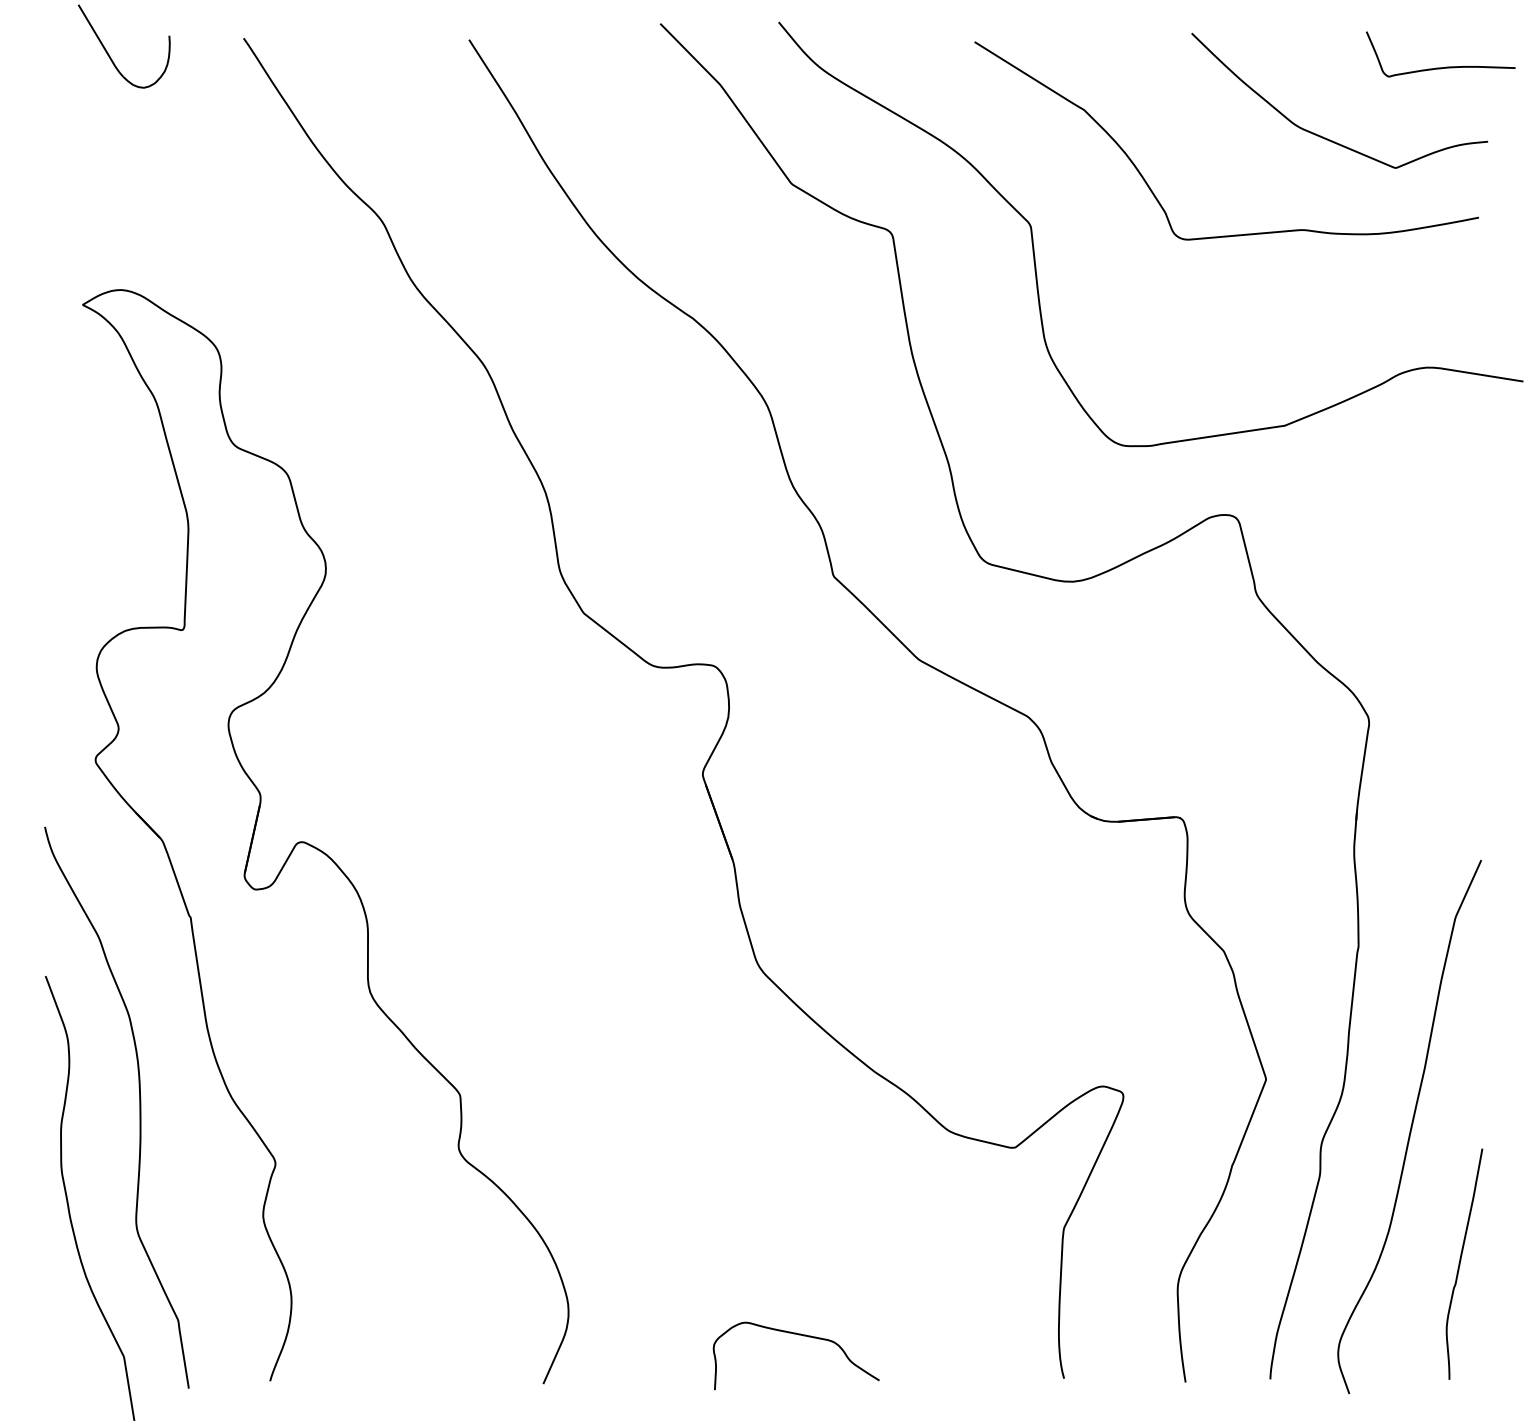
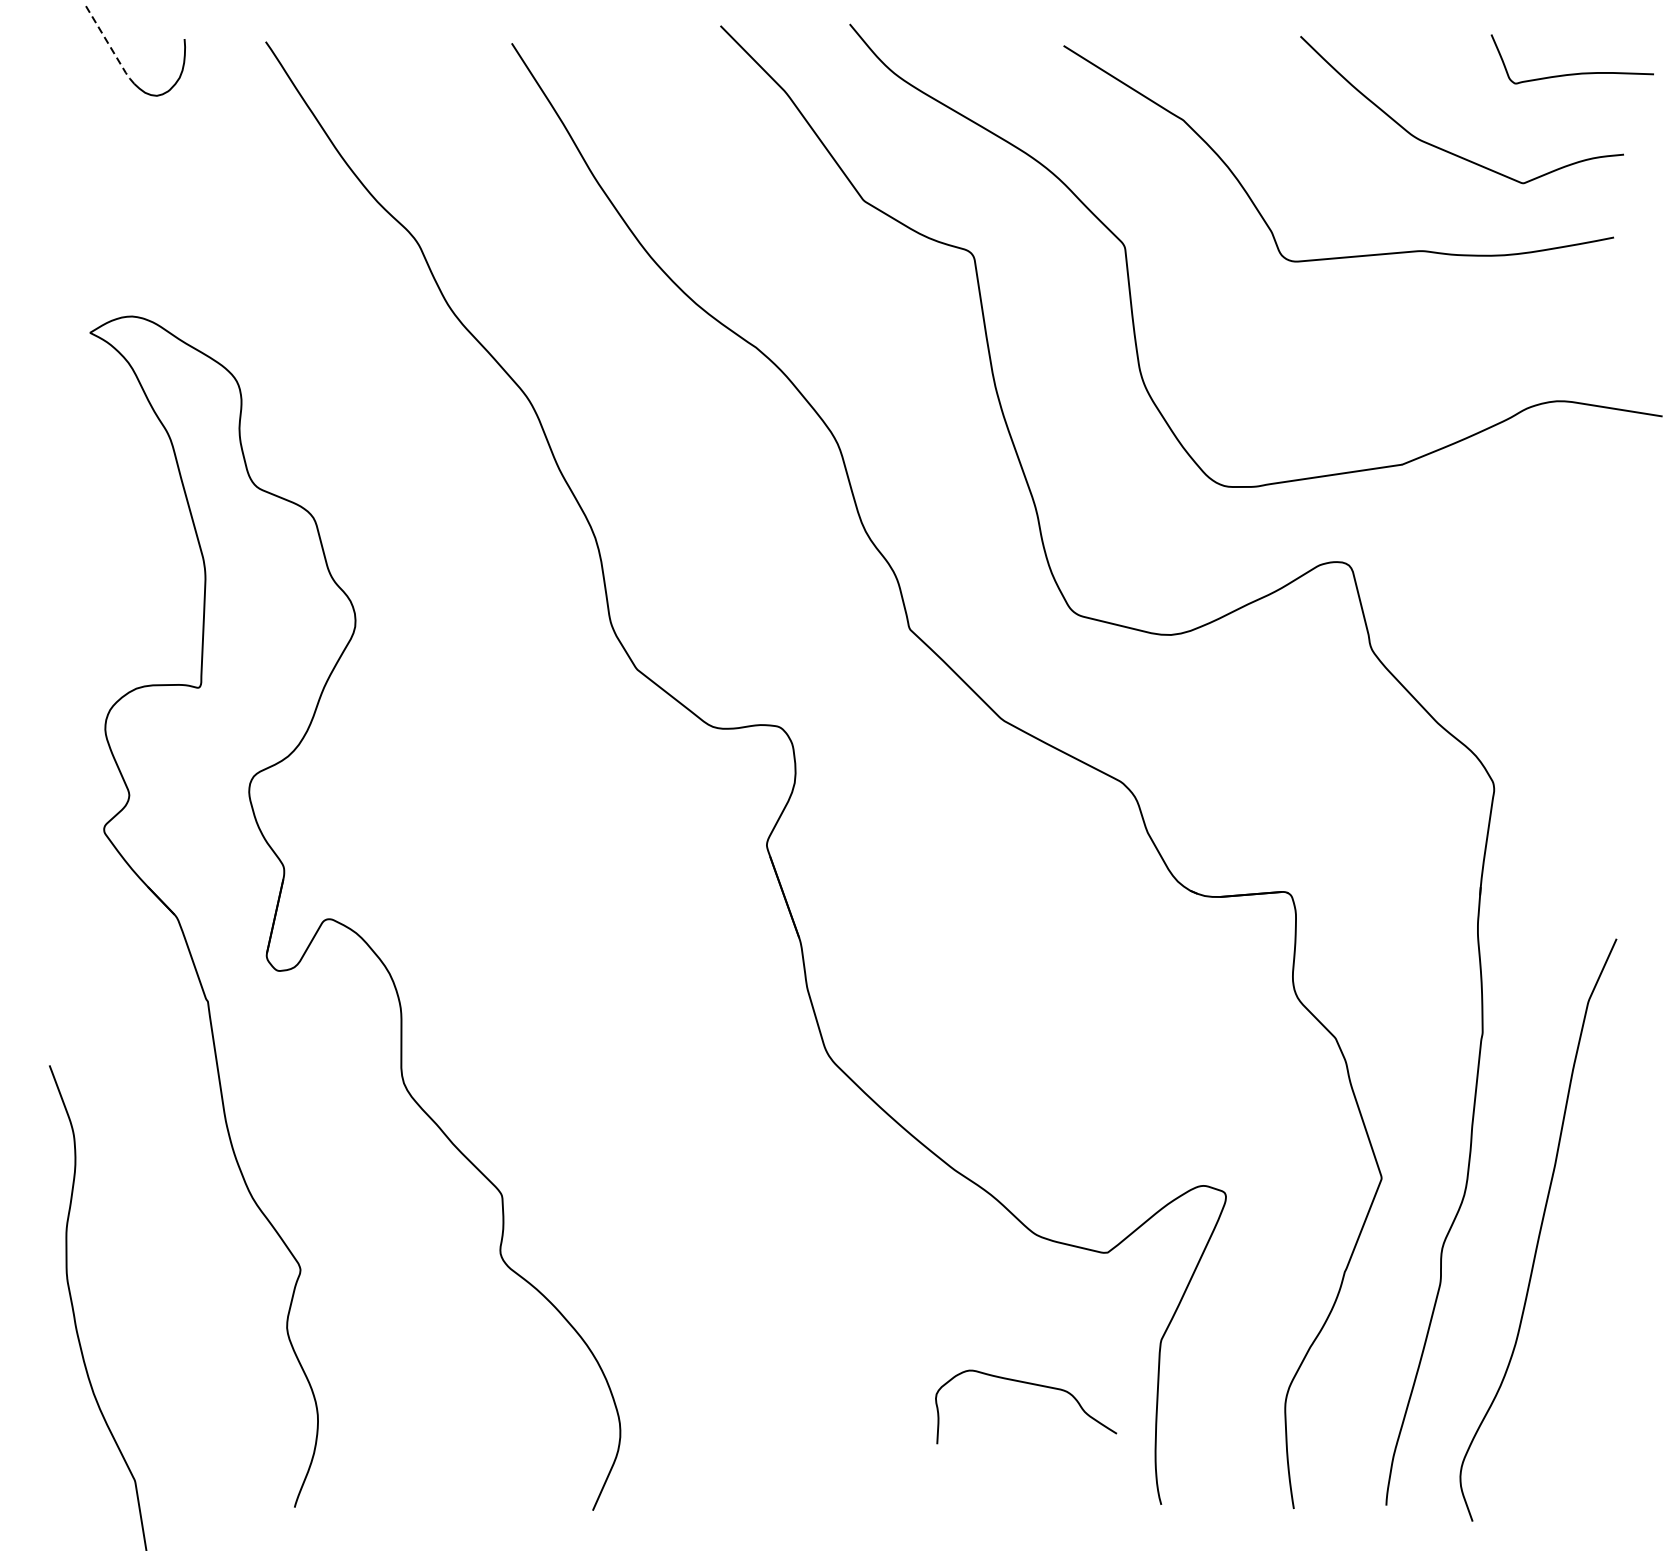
line: (100, 42) -> (109, 46), solid -> dashed
curve: (139, 1107) -> (152, 1208), removed
curve: (1460, 1263) -> (1593, 1379), removed
curve: (798, 1335) -> (1028, 1384), moved

